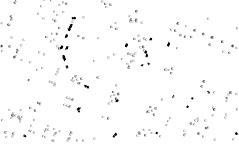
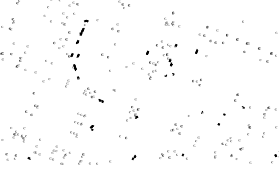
part: (135, 16) -> (172, 19), moved
part: (113, 25) -> (115, 27), moved
part: (80, 37) -> (104, 56), moved
part: (51, 83) -> (73, 134), moved
part: (34, 106) -> (31, 110), moved

